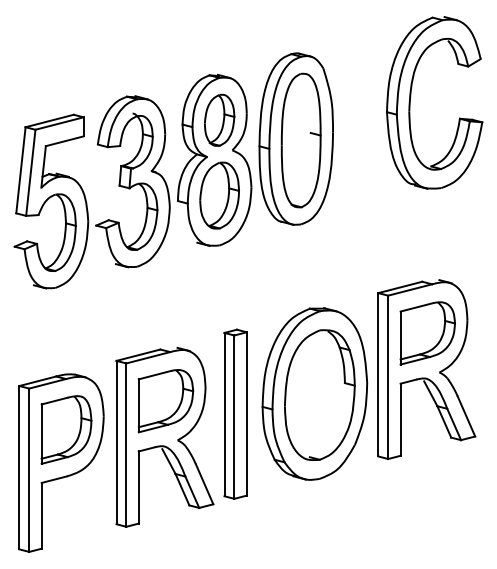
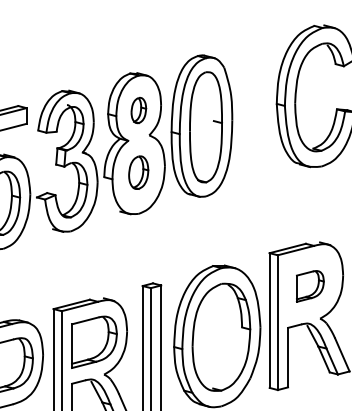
part: (219, 119) -> (138, 109), size x0.6
part: (219, 195) -> (138, 172), size x0.6
part: (427, 333) -> (310, 286), size x0.6

